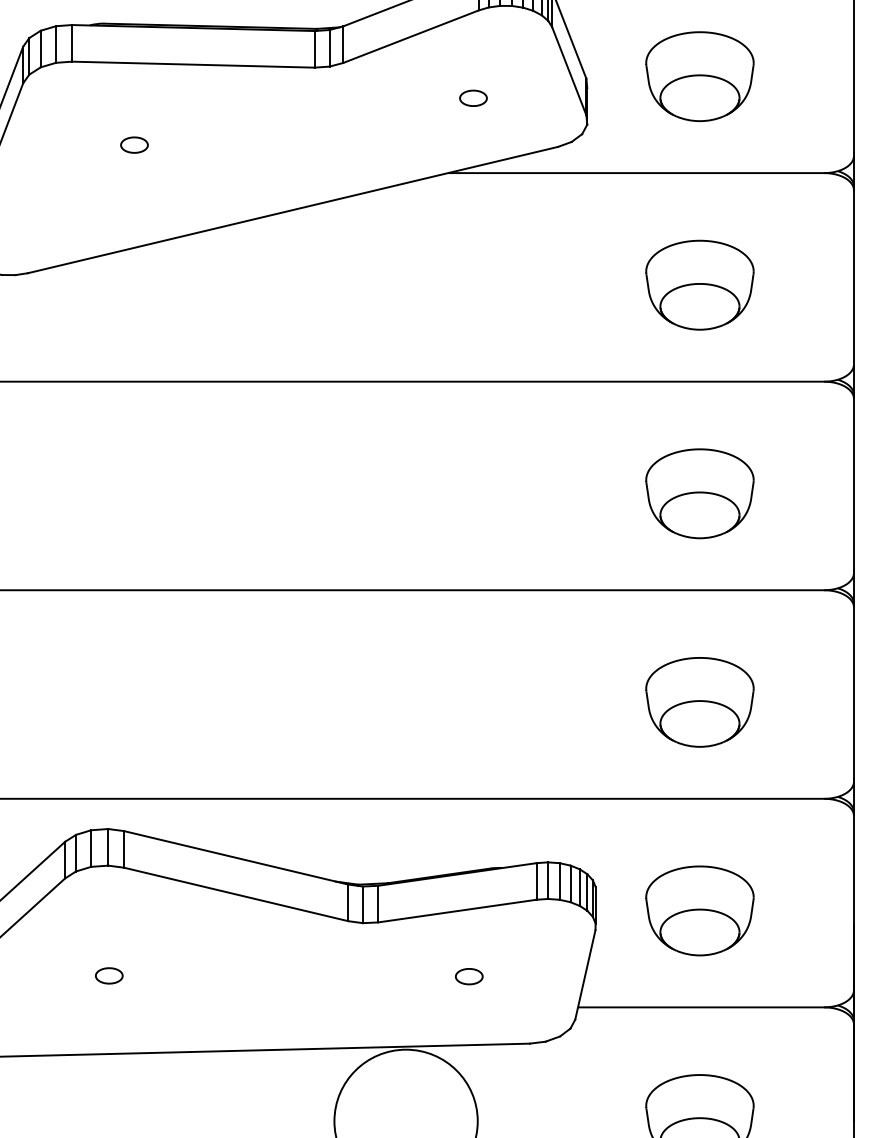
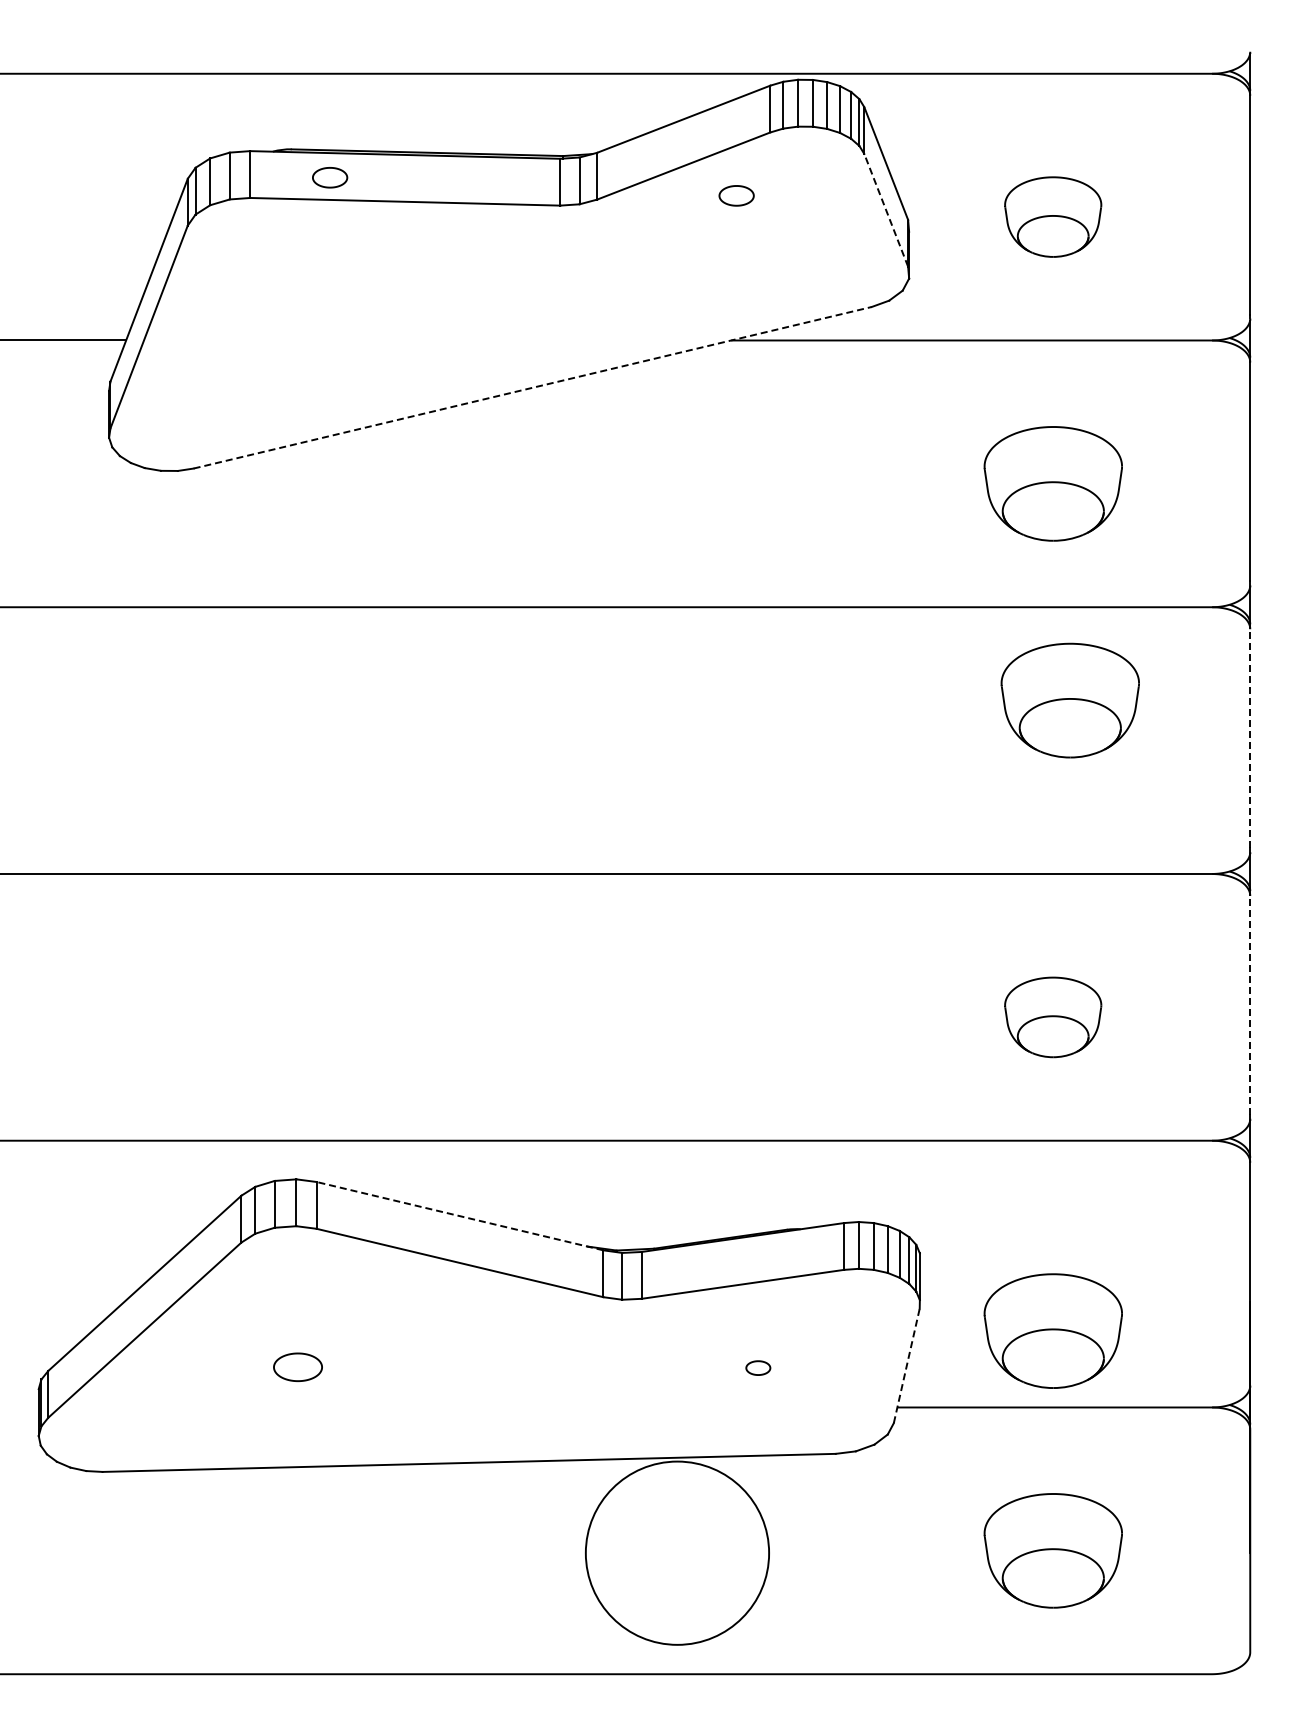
line: (569, 70) -> (886, 209), solid -> dashed
part: (699, 76) -> (1052, 216), size x0.7
part: (473, 98) -> (736, 195), moved
part: (134, 144) -> (330, 177), moved
line: (292, 209) -> (532, 387), solid -> dashed
line: (854, 484) -> (1250, 738), solid -> dashed
part: (699, 493) -> (1069, 700), moved
line: (854, 692) -> (1250, 1004), solid -> dashed
part: (699, 702) -> (1052, 1017), size x0.7
line: (235, 858) -> (459, 1216), solid -> dashed
part: (699, 910) -> (1052, 1330), moved
line: (585, 974) -> (906, 1365), solid -> dashed
part: (108, 975) -> (297, 1366), size x1.4
part: (469, 976) -> (758, 1367), size x0.7

